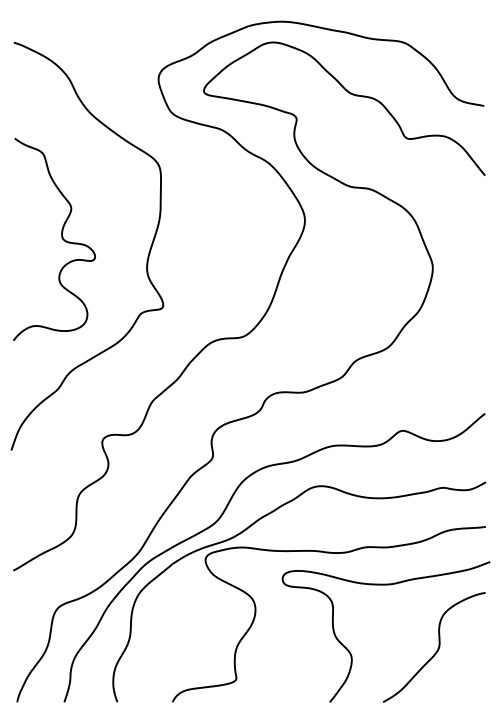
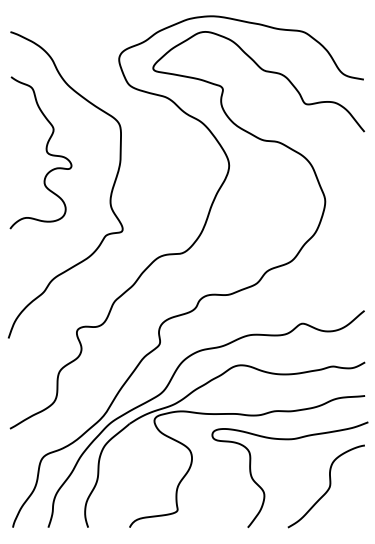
curve: (61, 238) -> (46, 152), moved

